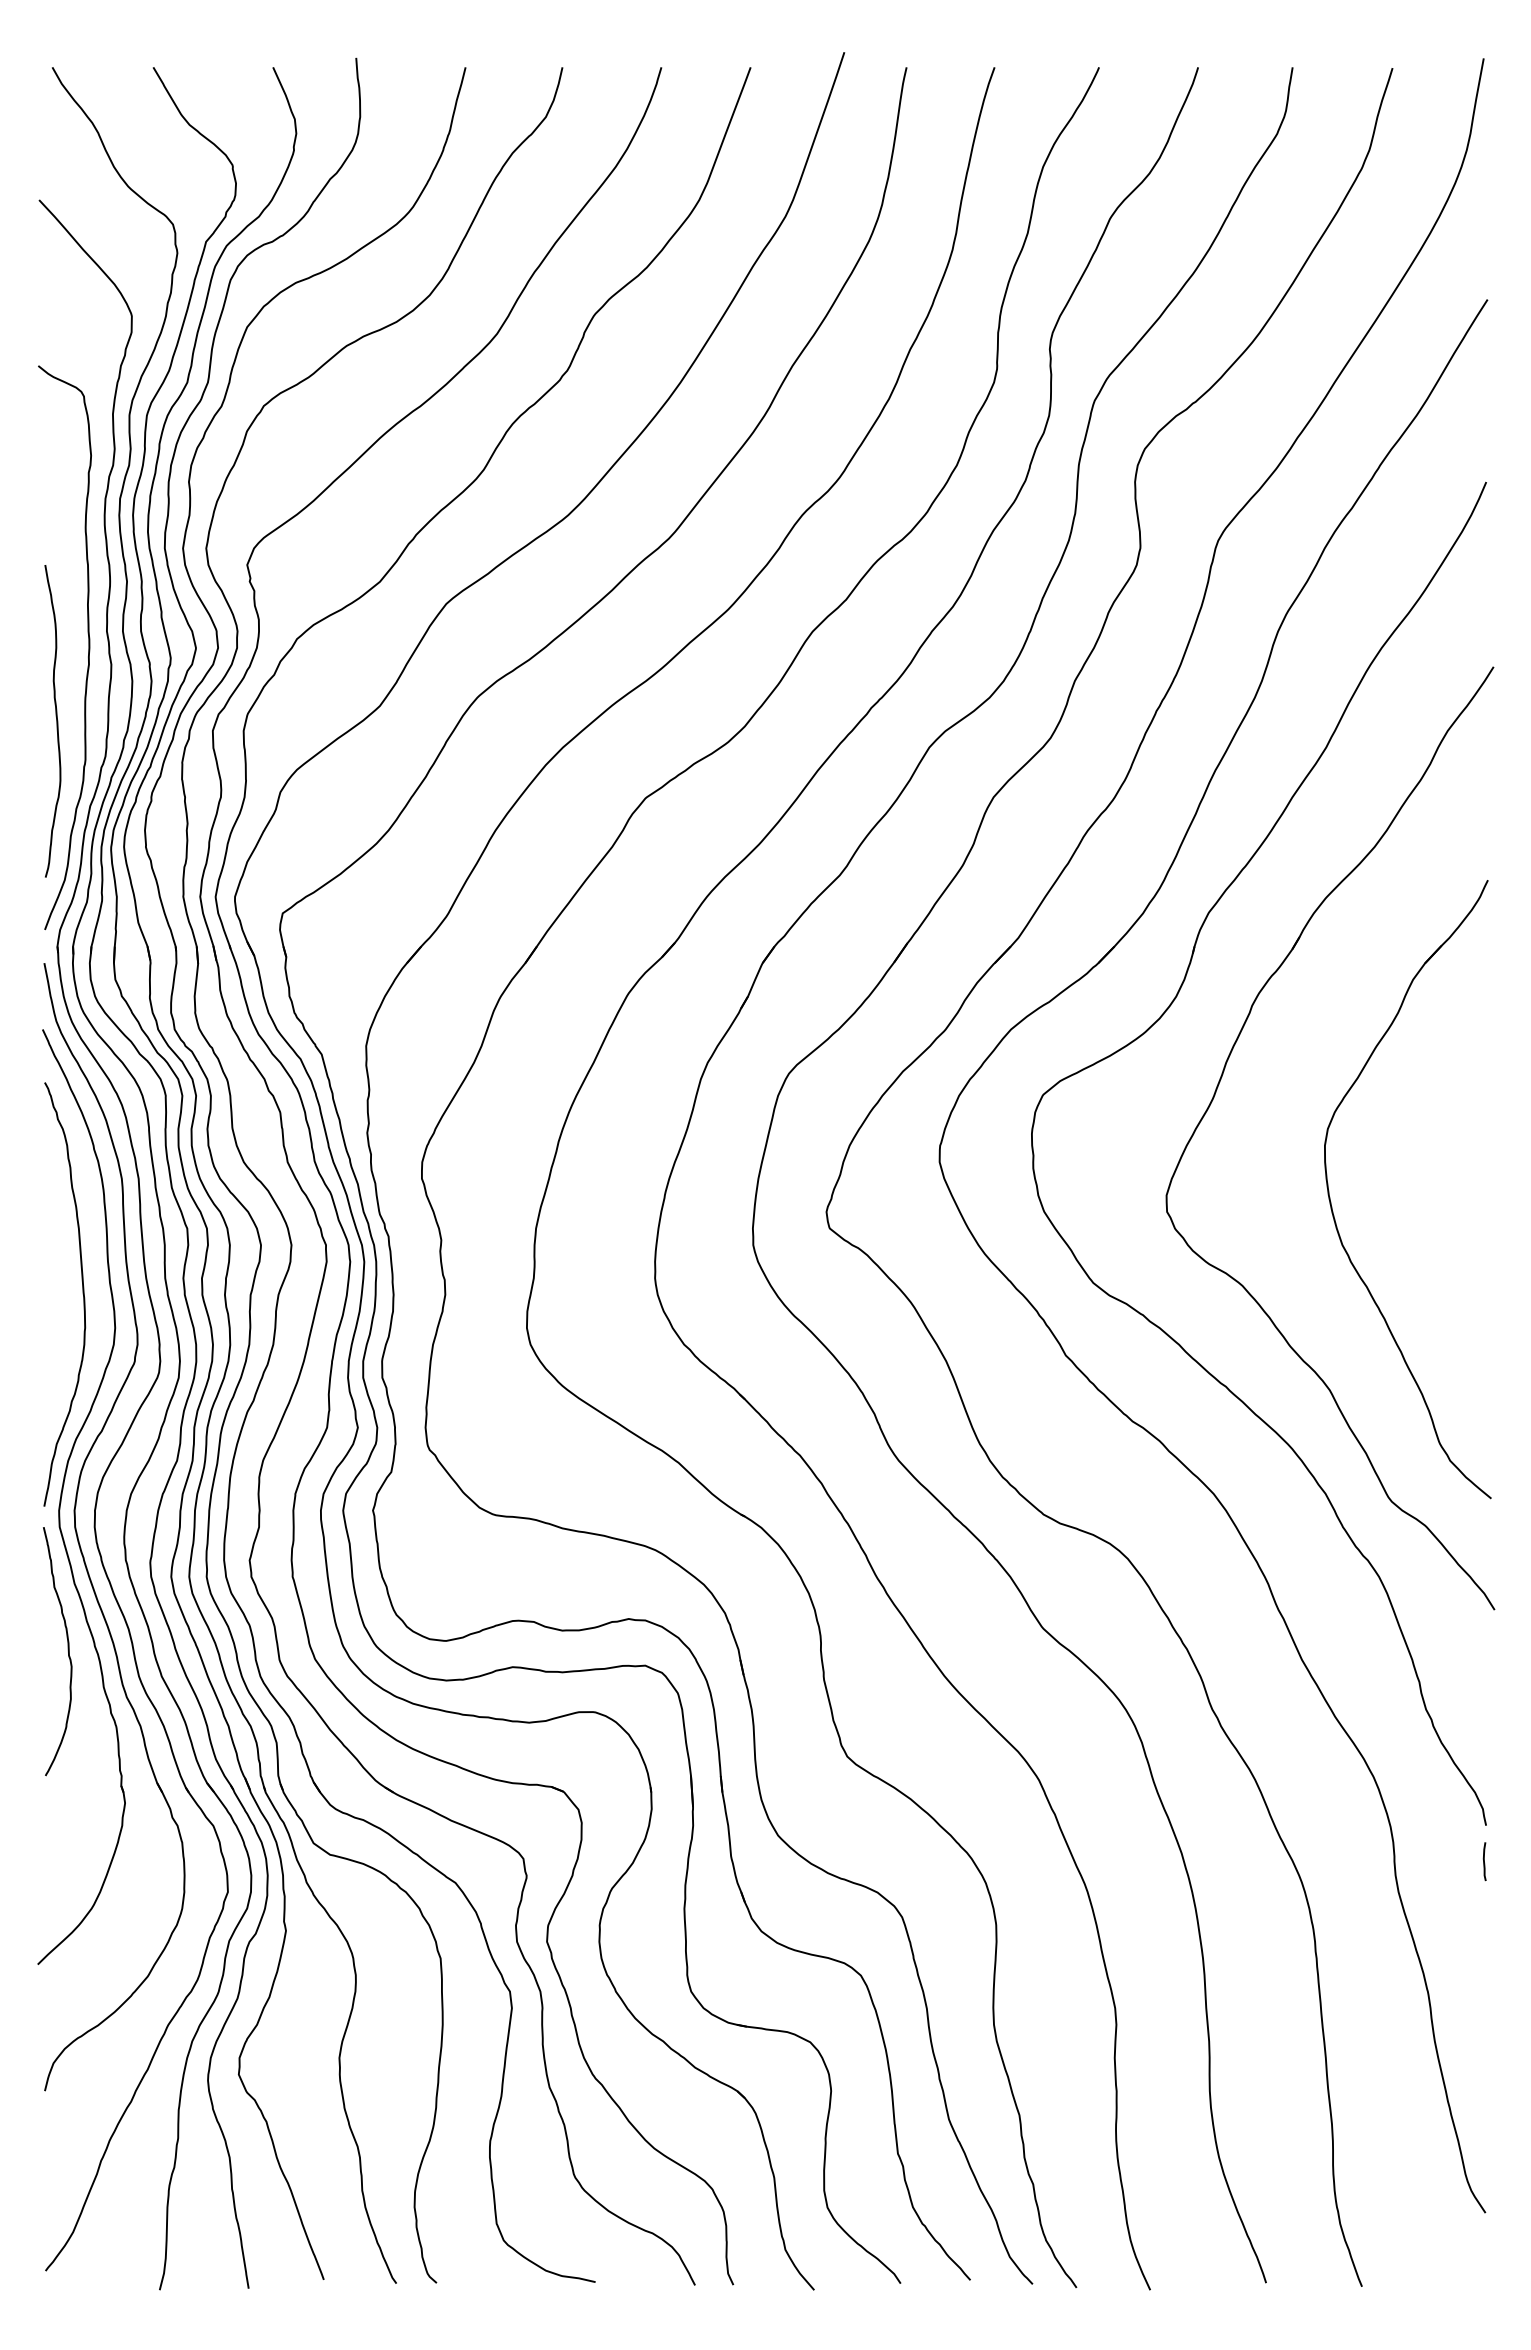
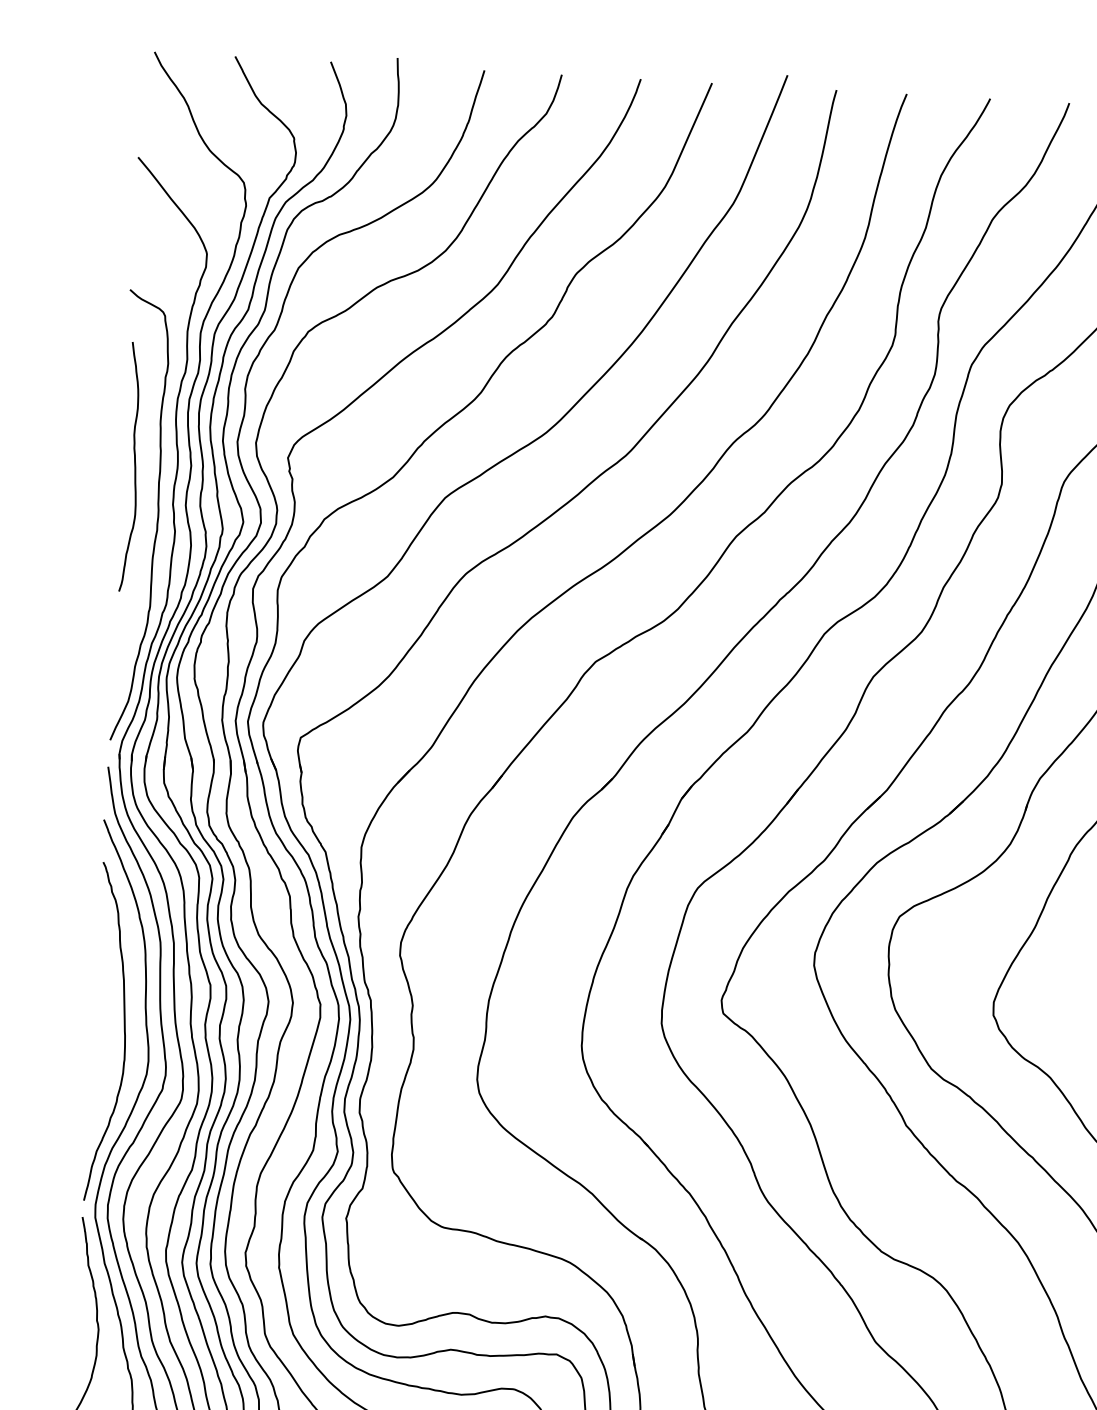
curve: (56, 721) -> (134, 467), moved

